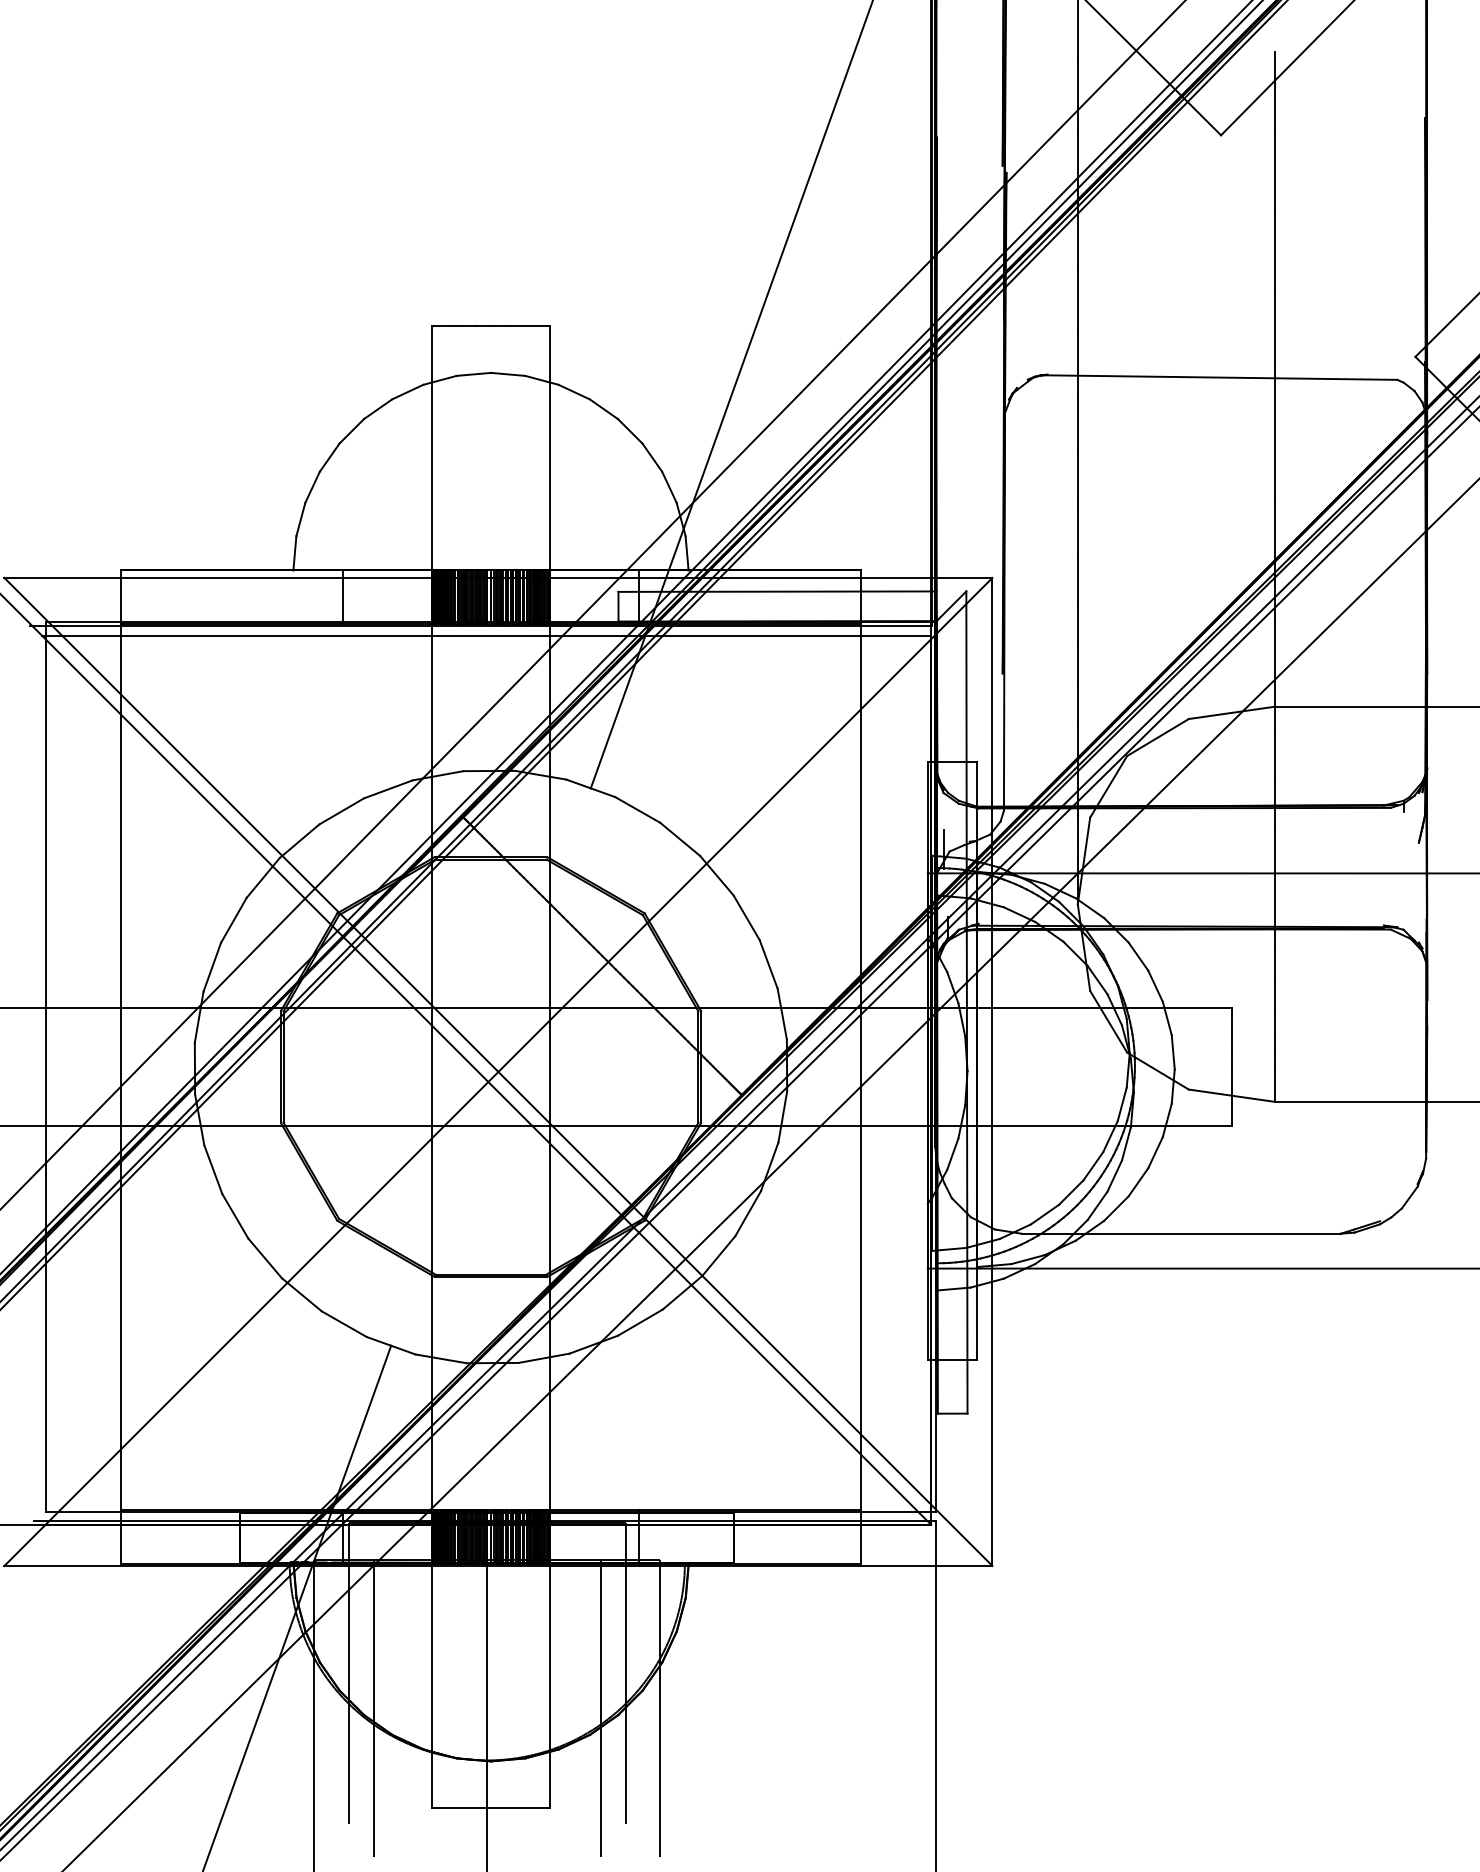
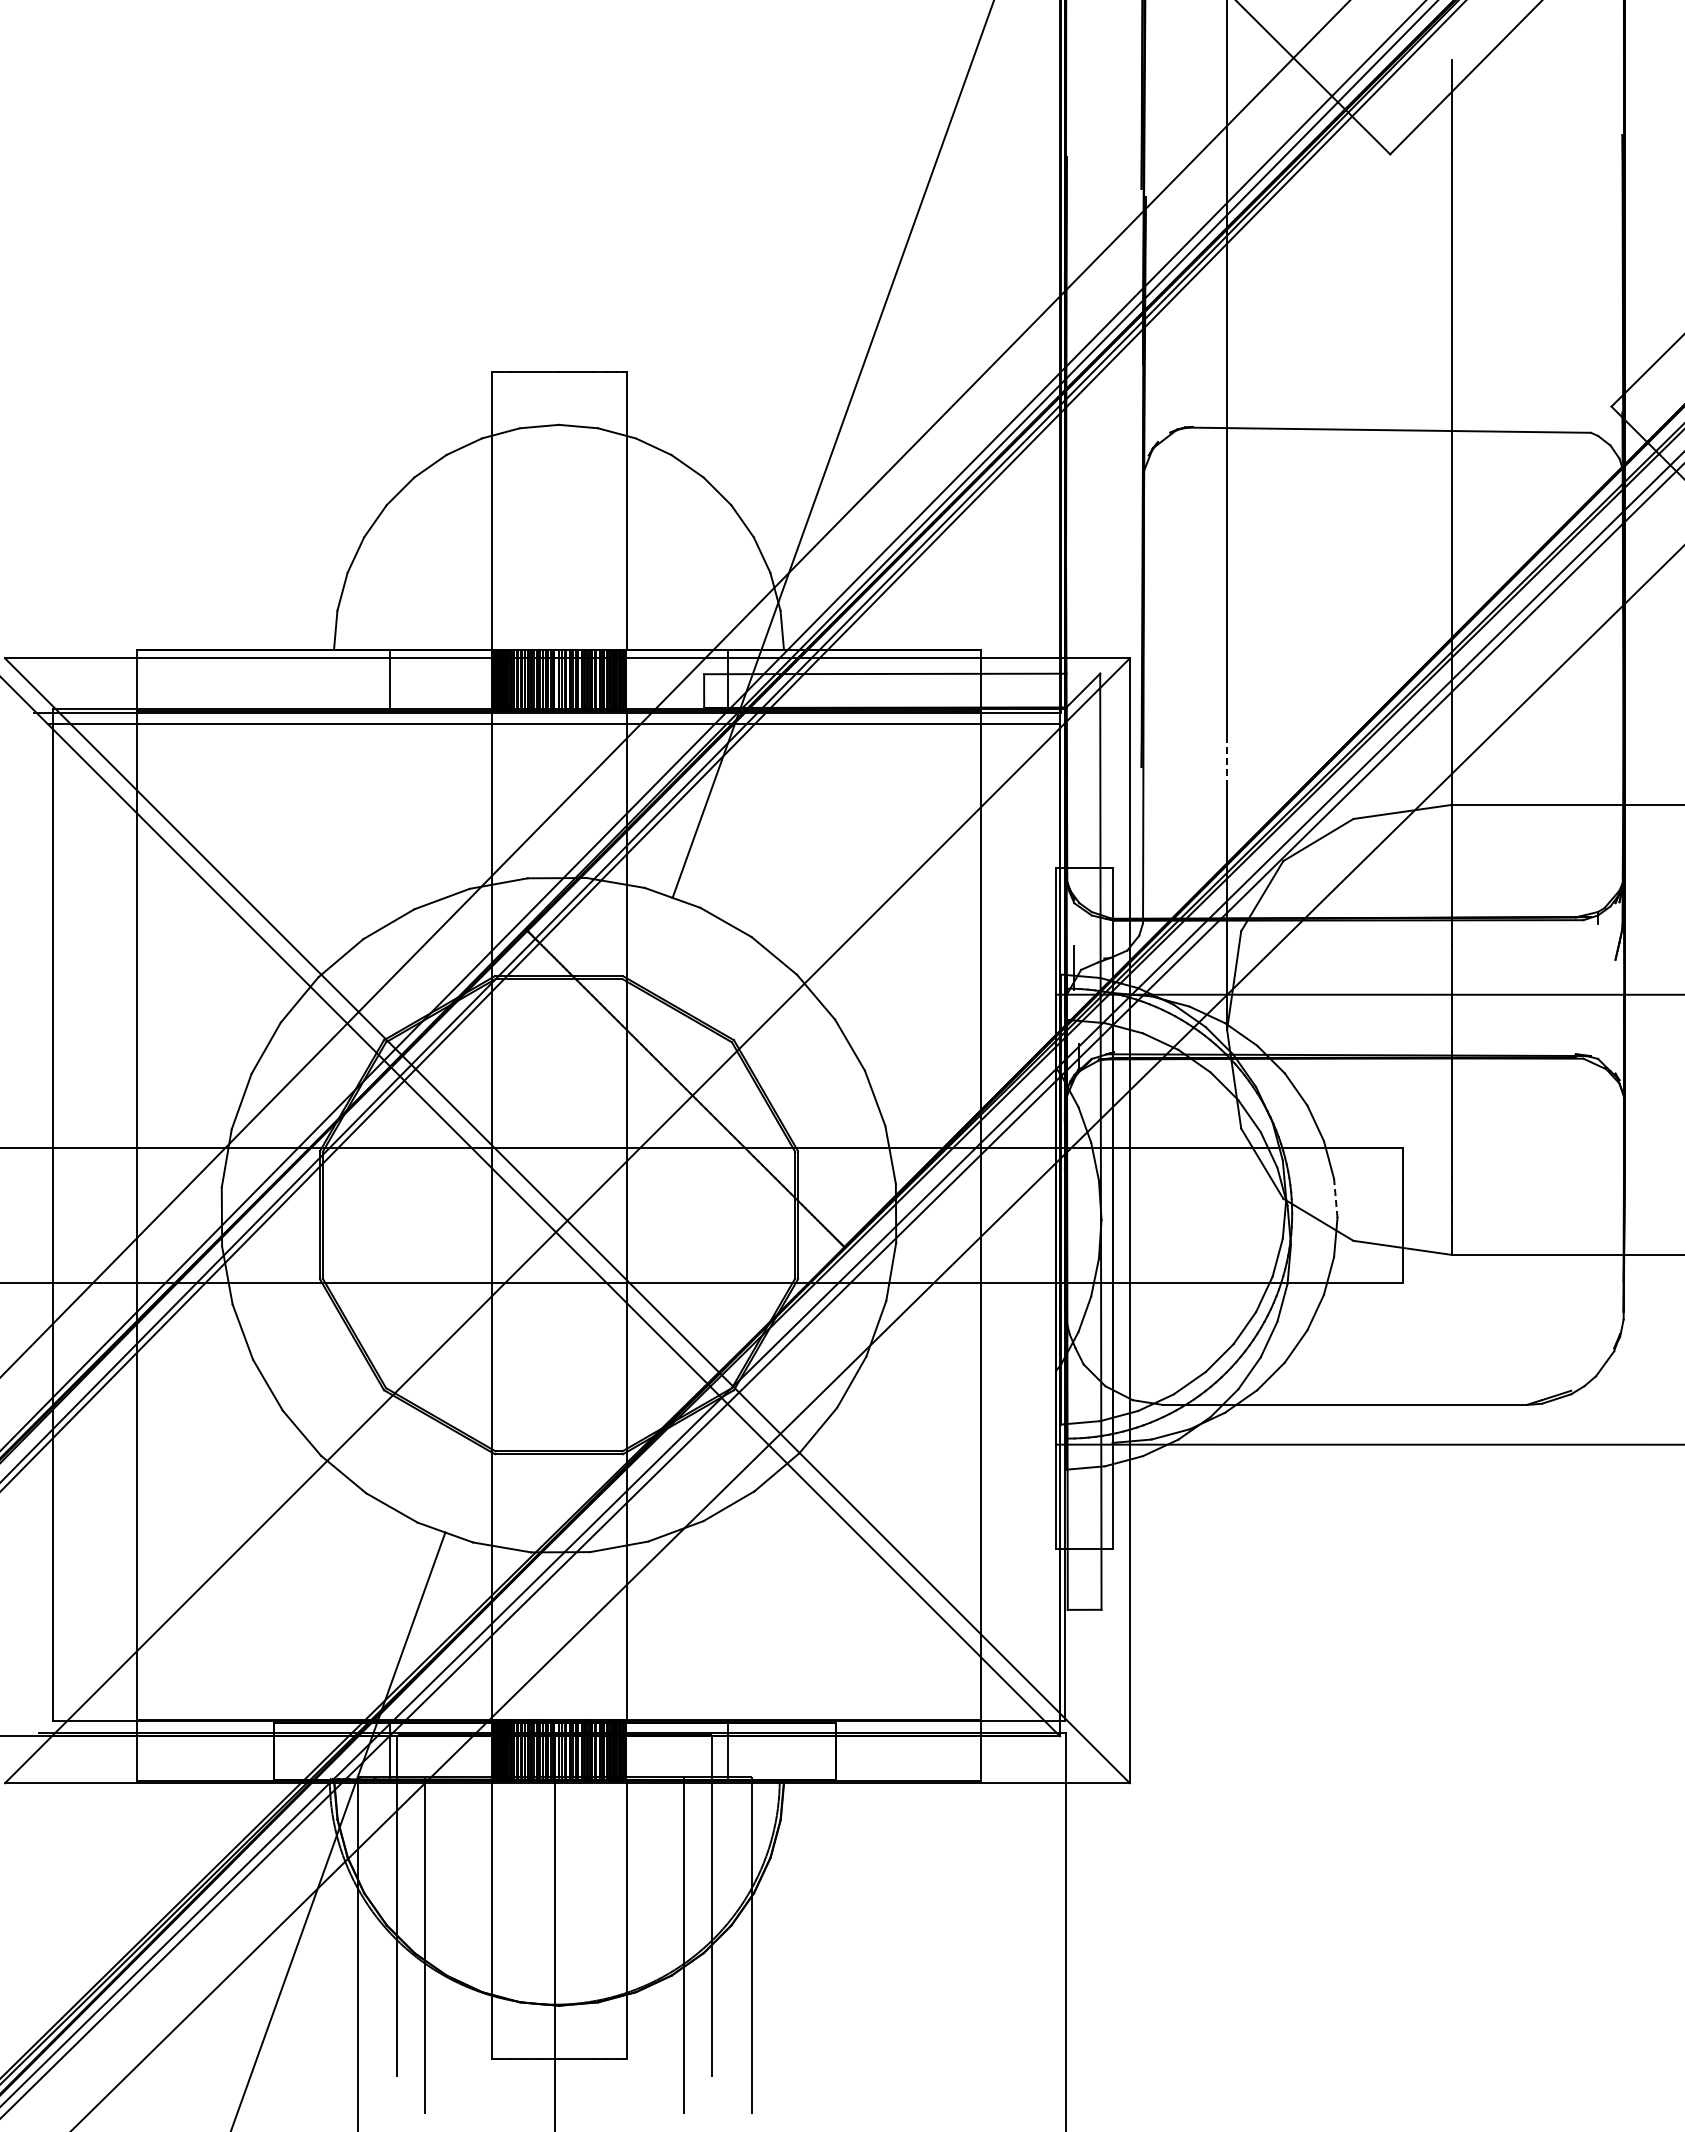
line: (1078, 667) -> (1227, 760), solid -> dashed
line: (1173, 1052) -> (1335, 1198), solid -> dashed

